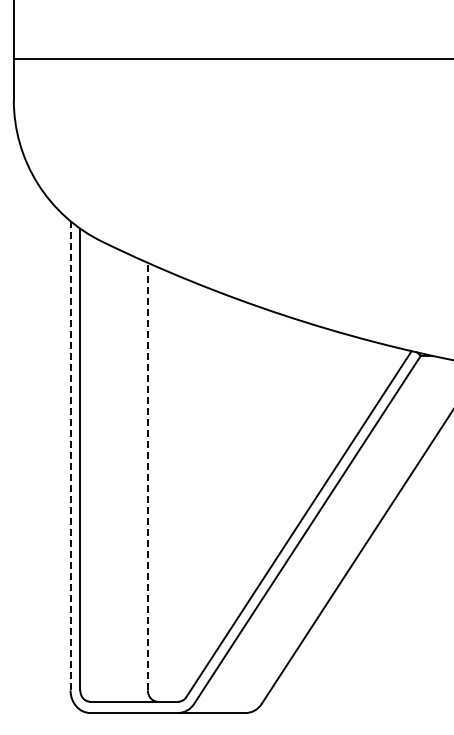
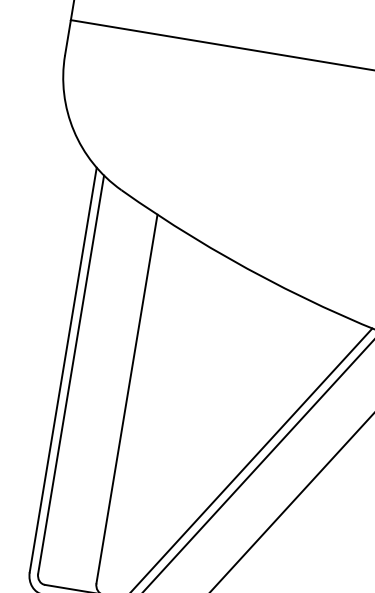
line: (70, 455) -> (63, 369), dashed -> solid
line: (147, 476) -> (126, 398), dashed -> solid

